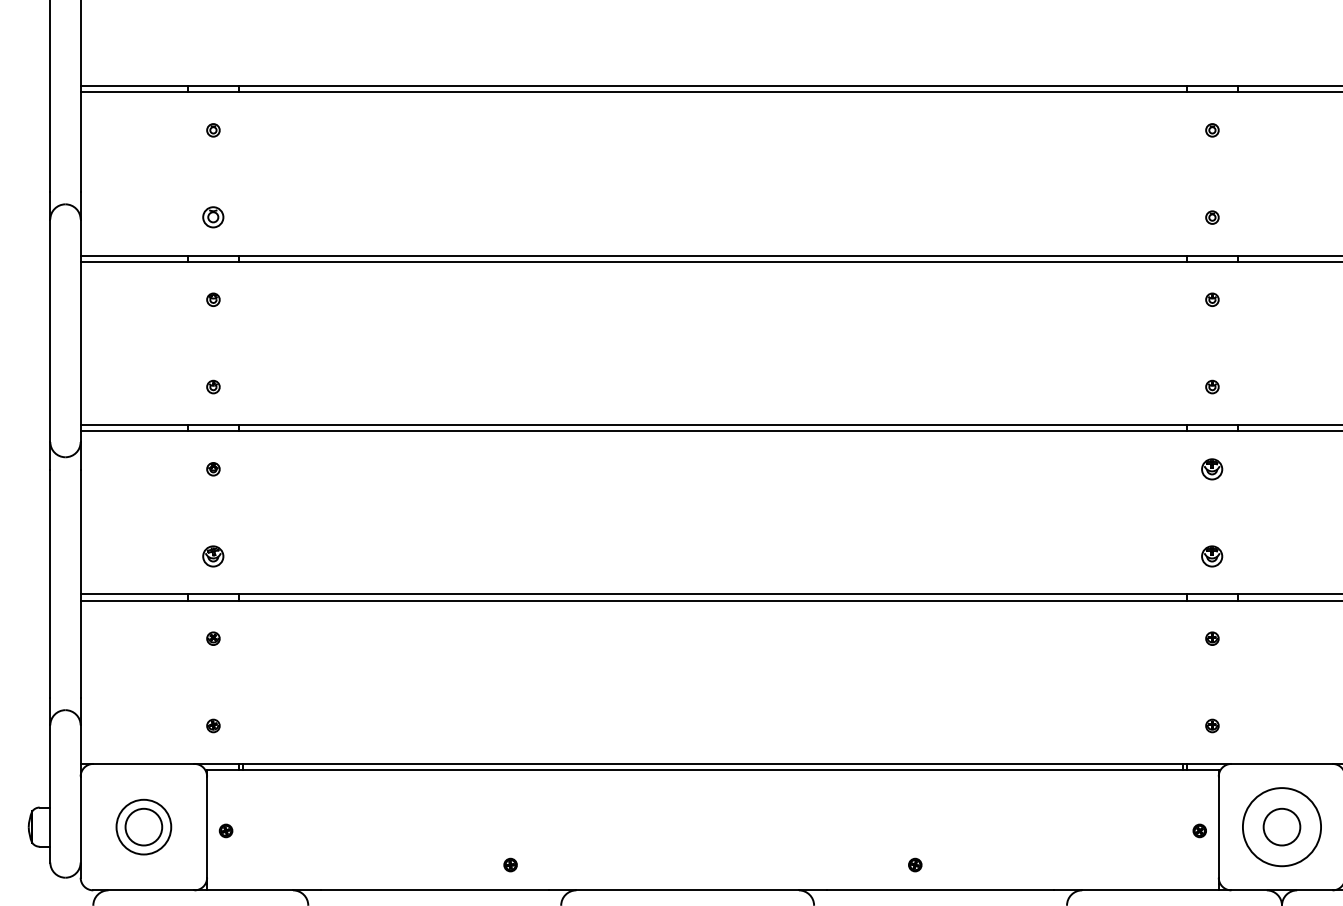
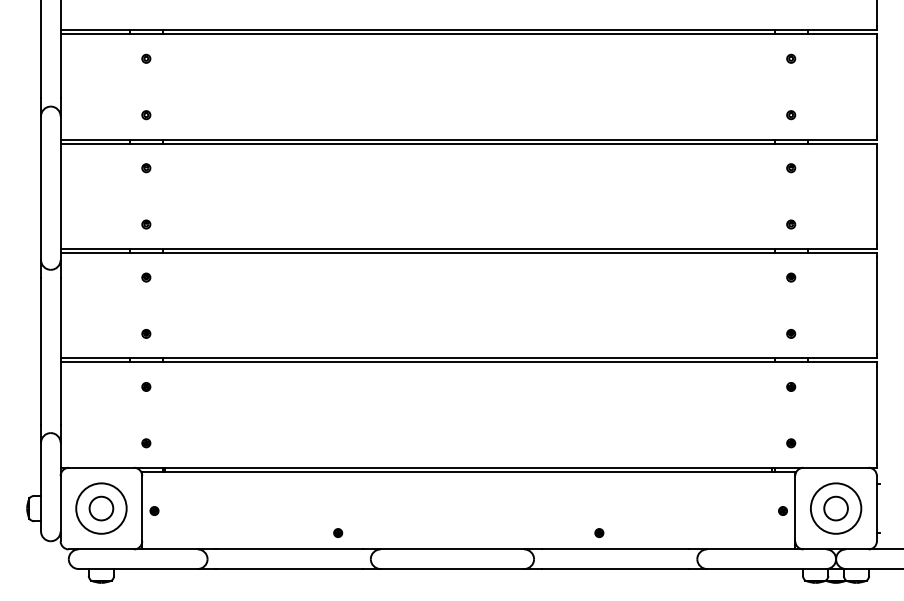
part: (213, 218) -> (146, 115), size x0.62
part: (1212, 469) -> (791, 277), size x0.62
part: (213, 555) -> (146, 333), size x0.62
part: (1212, 555) -> (791, 333), size x0.62
circle: (143, 826) -> (101, 508), size x1.43

